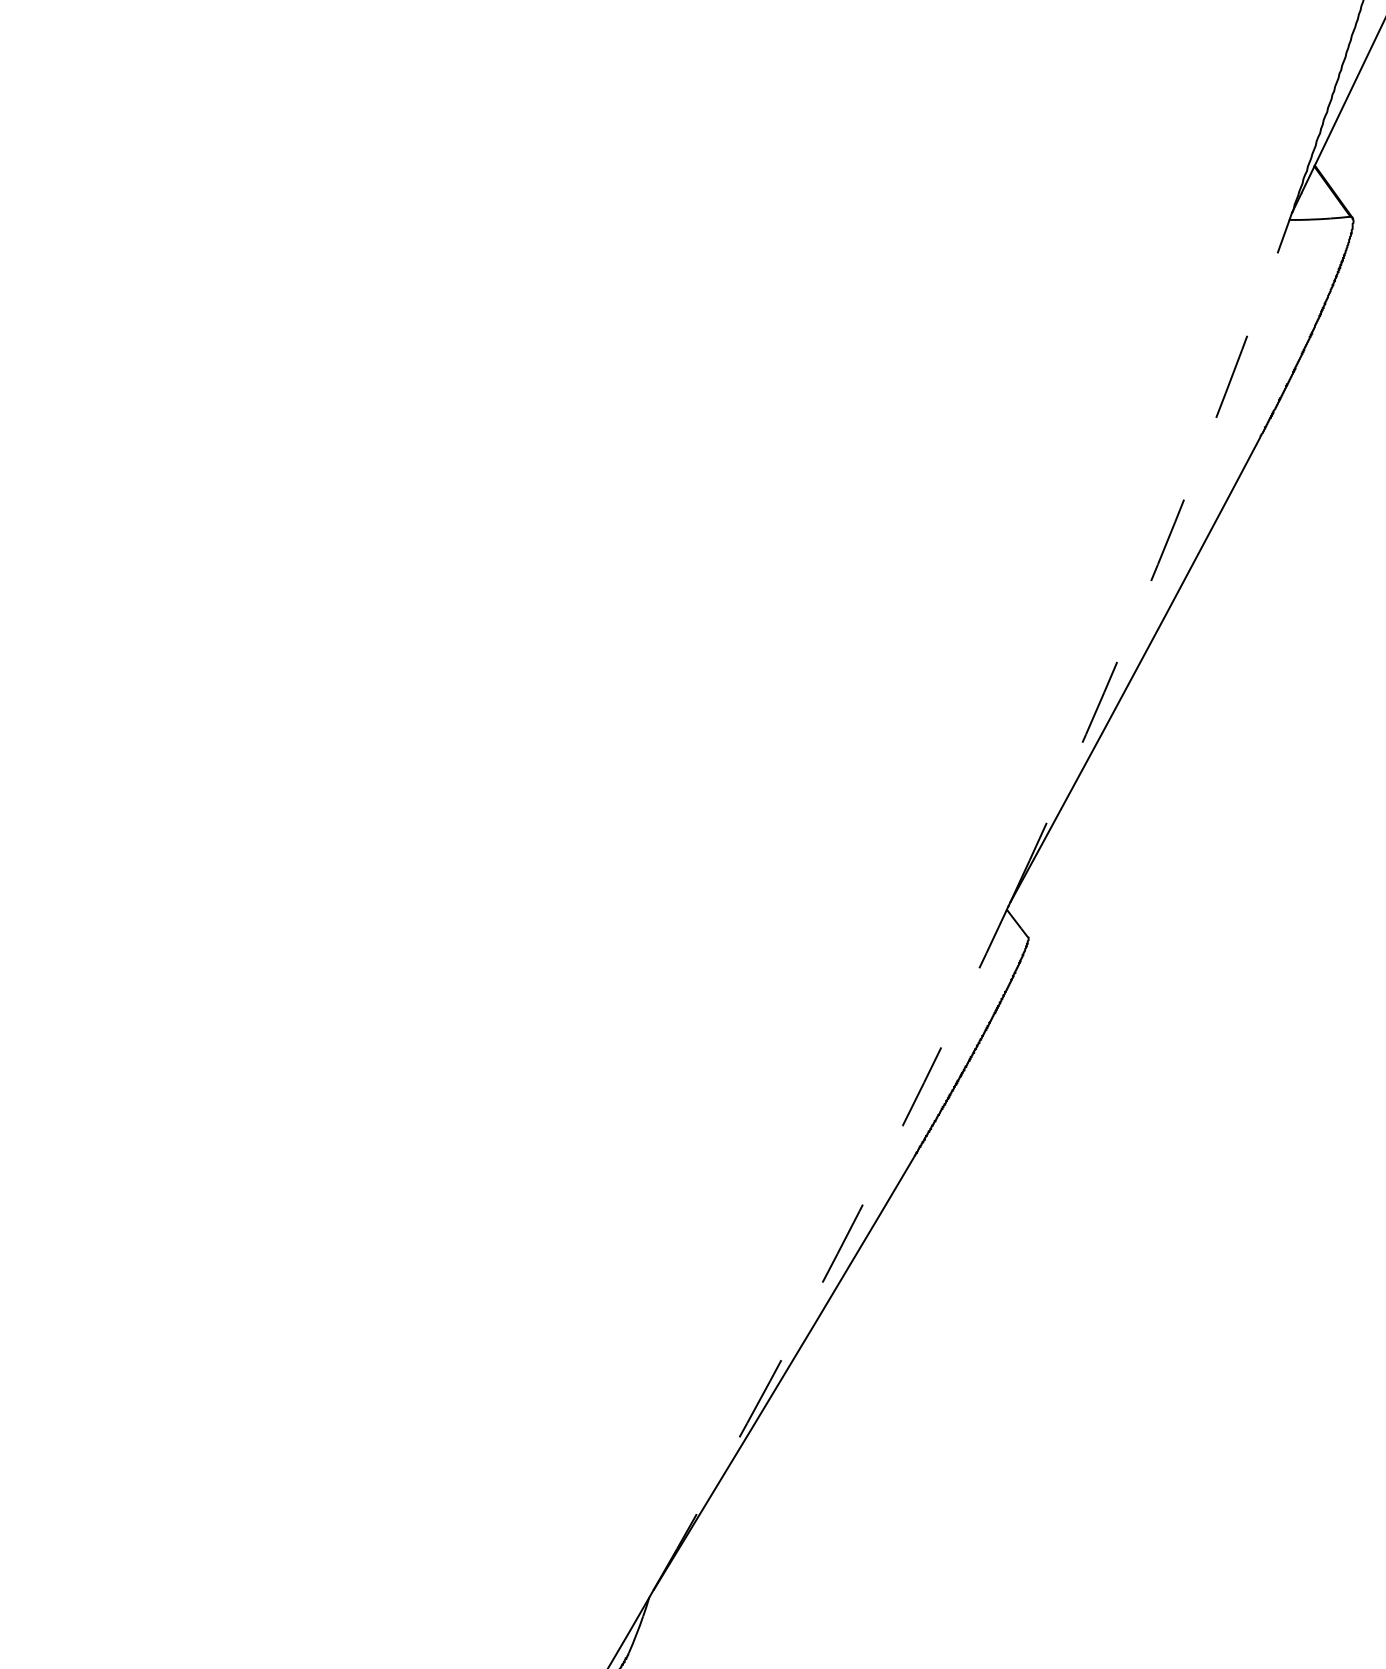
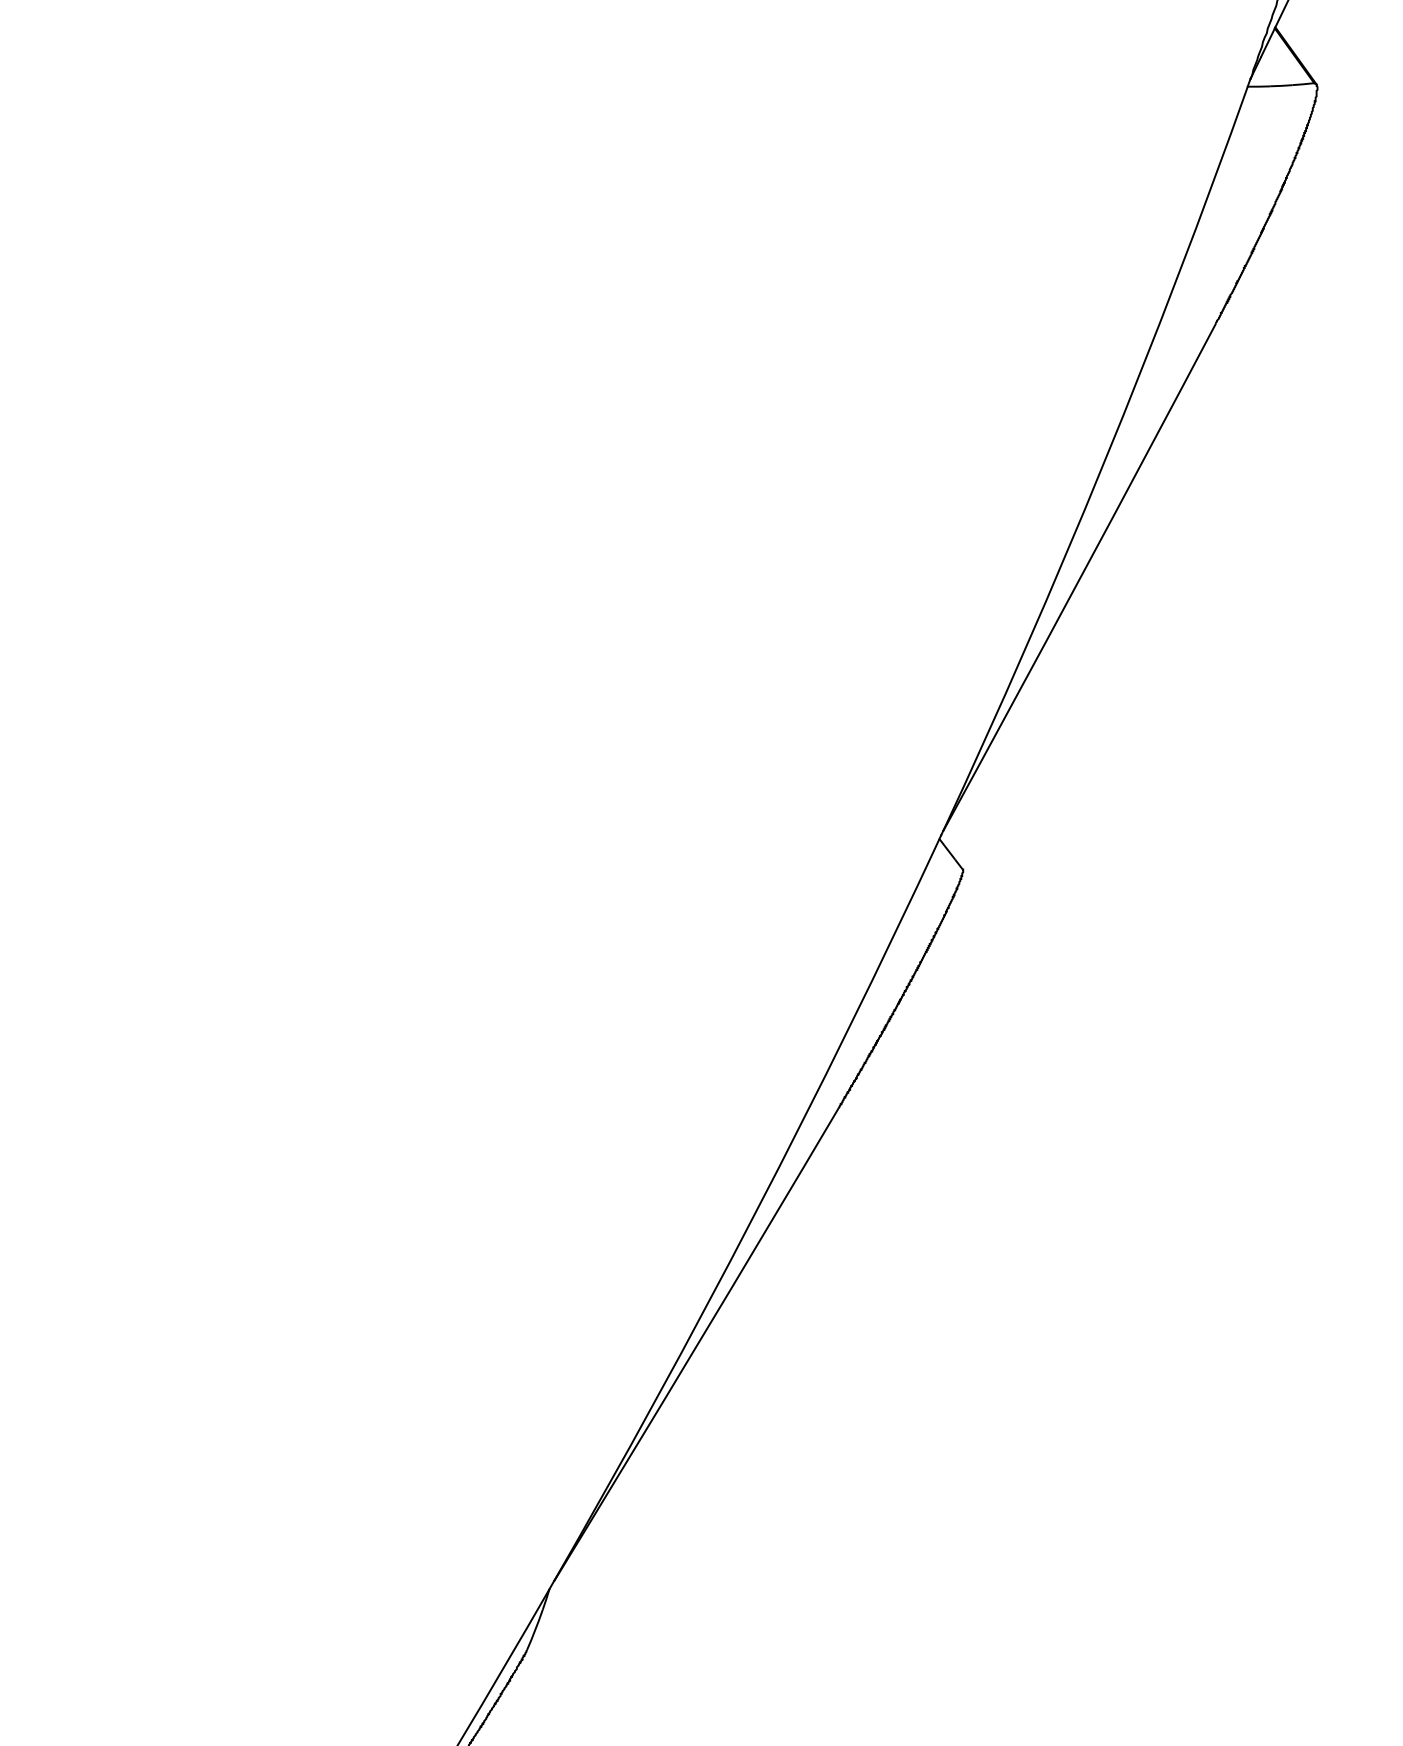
arc: (1157, 564) -> (1103, 462), dashed -> solid
arc: (837, 1253) -> (754, 1213), dashed -> solid

